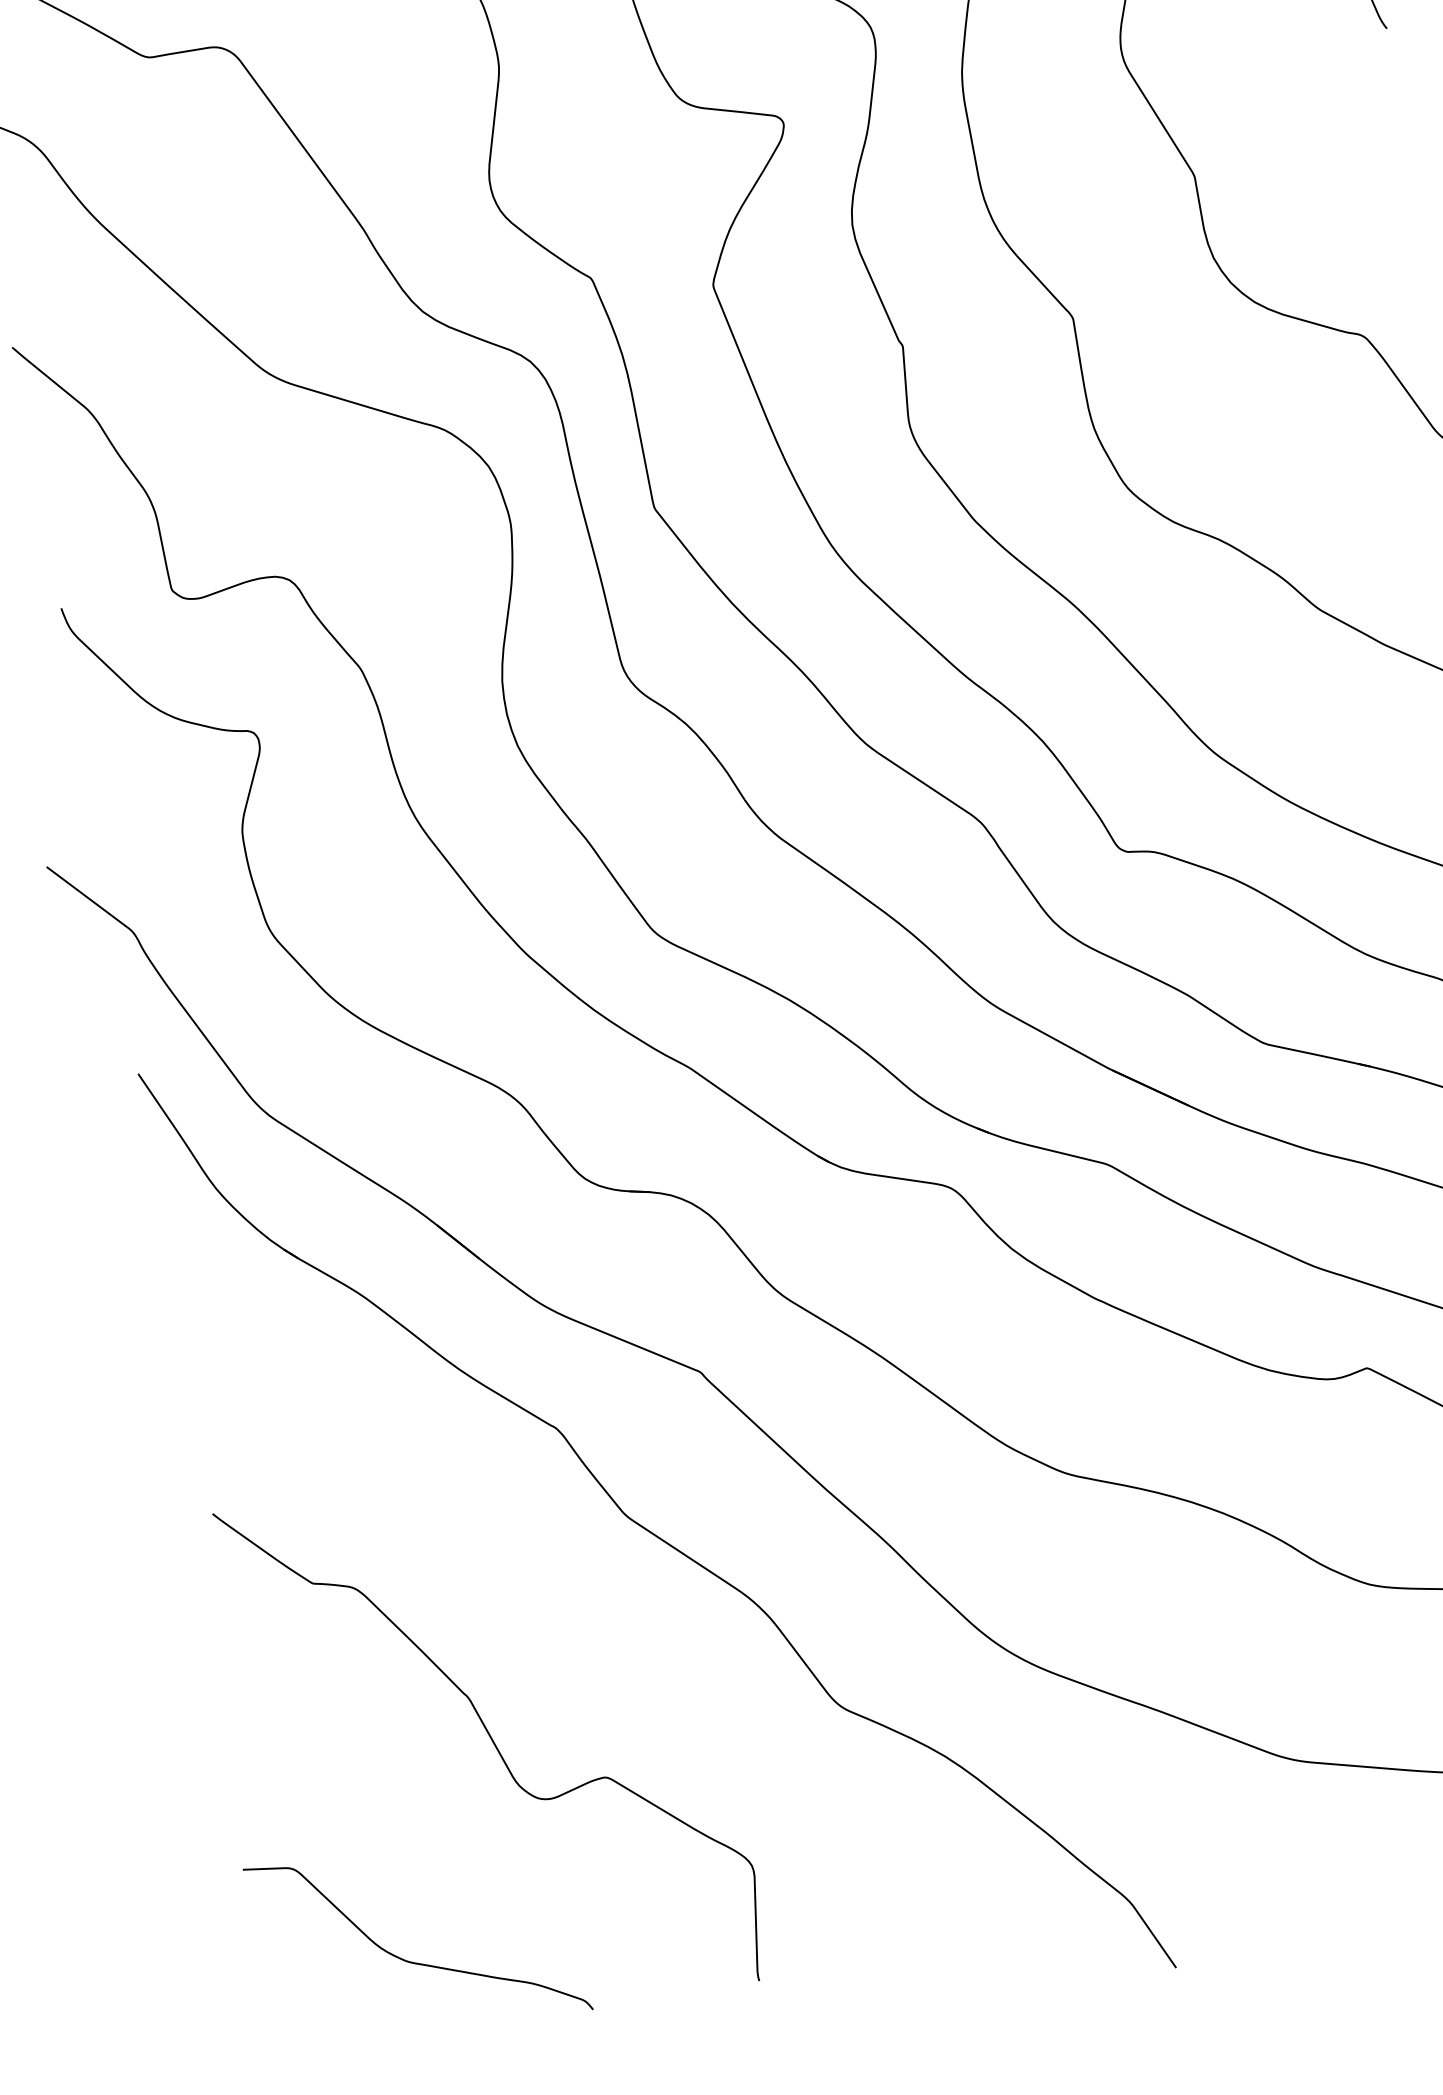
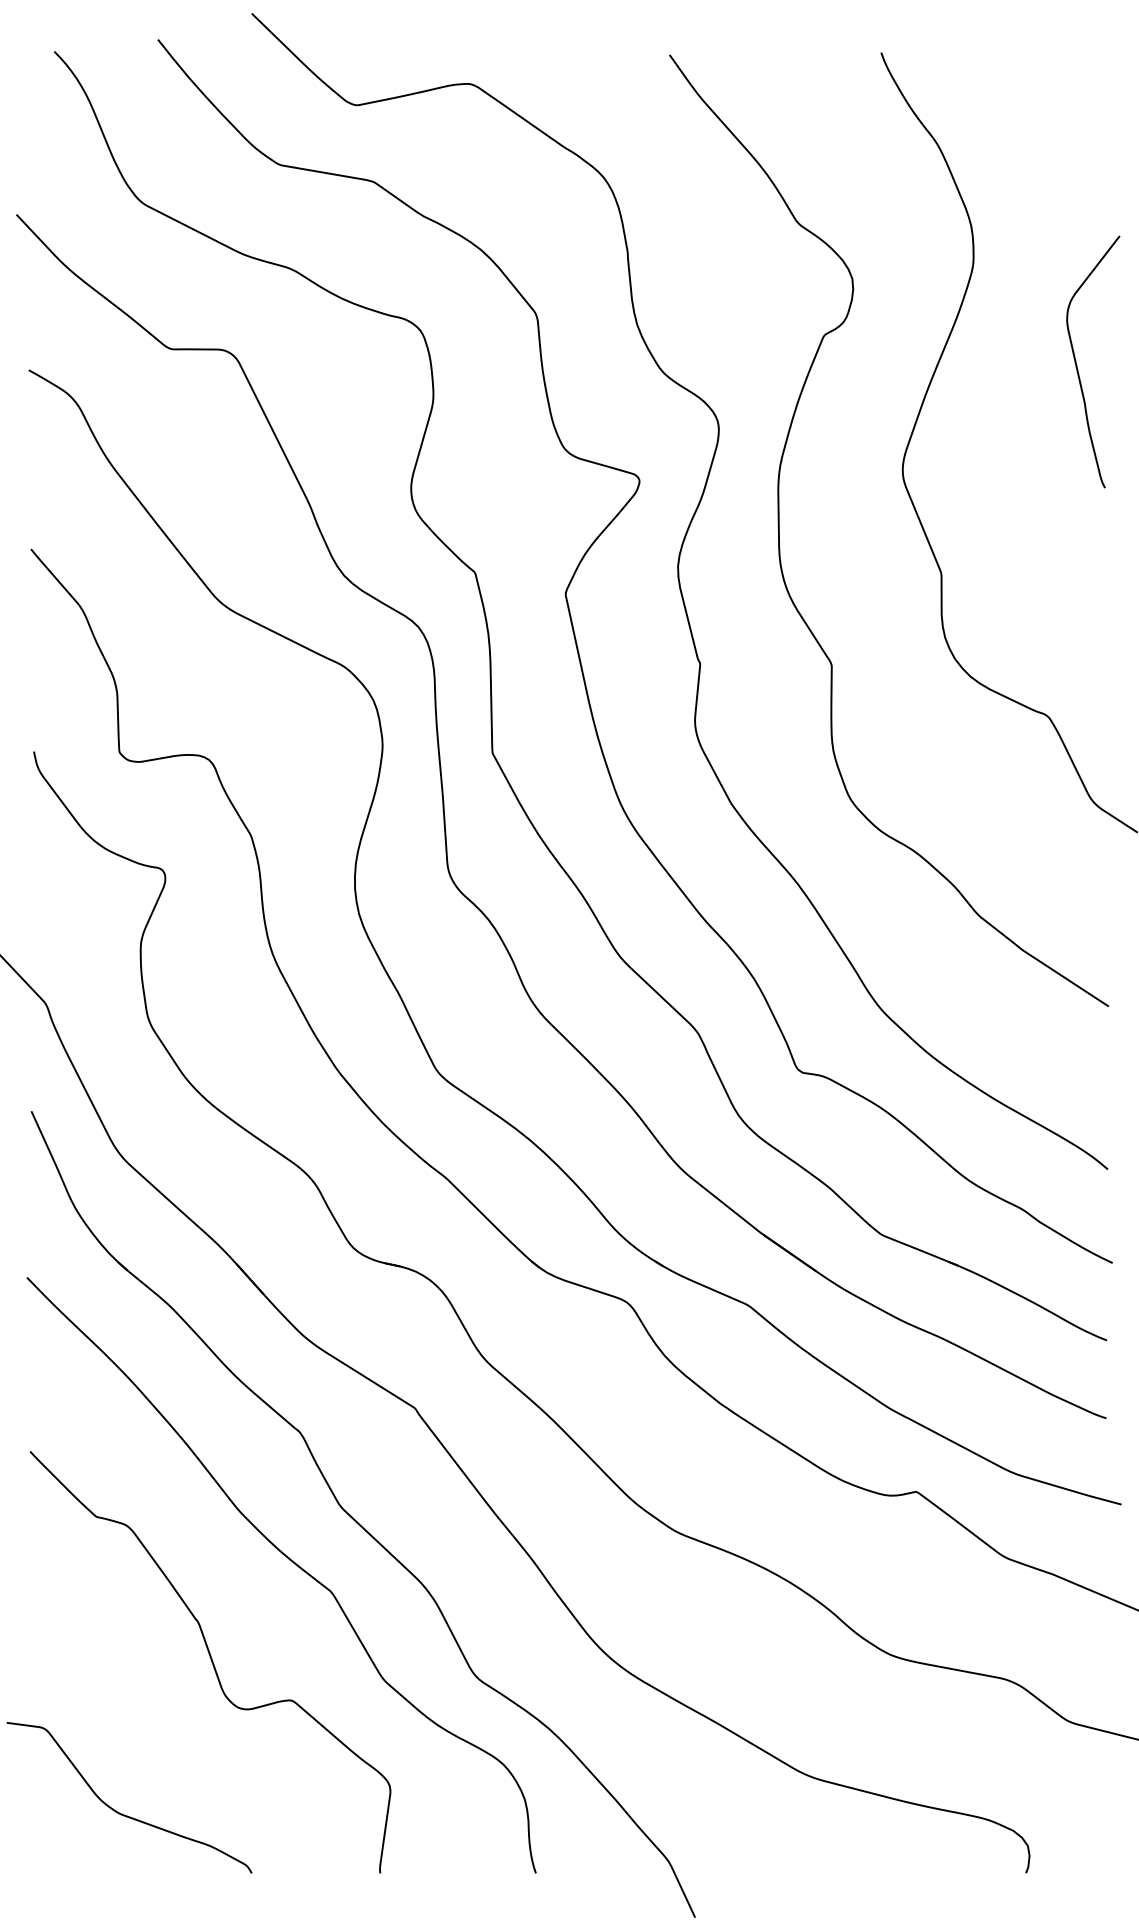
curve: (577, 1599) -> (293, 1563), added

